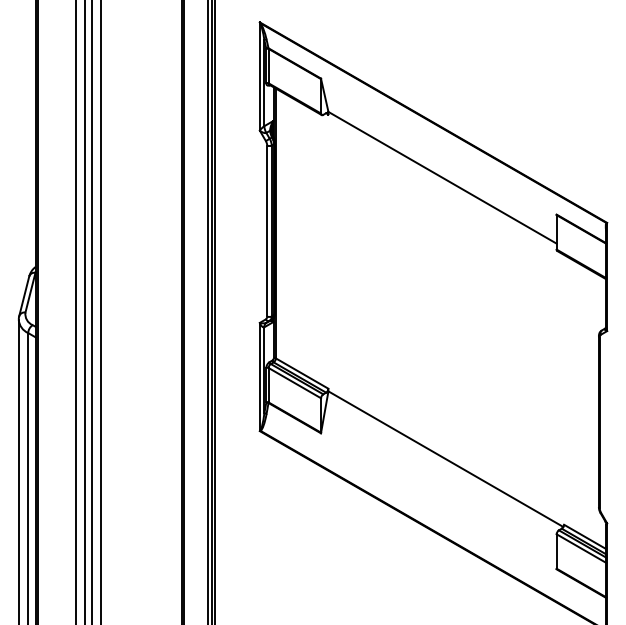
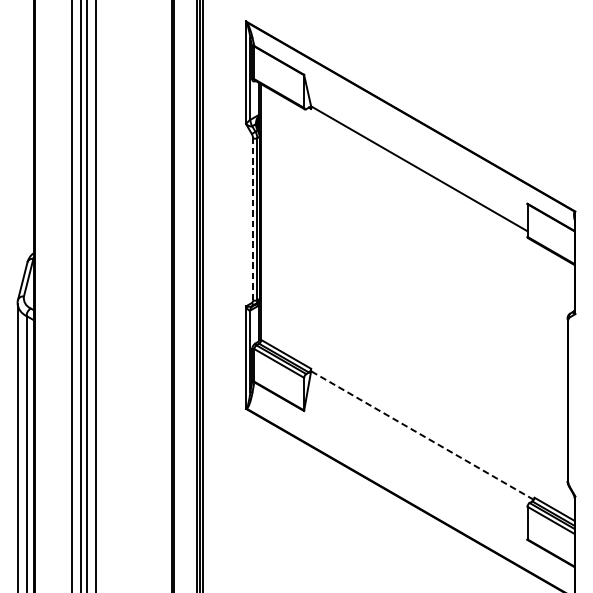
line: (267, 230) -> (253, 218), solid -> dashed
line: (445, 459) -> (422, 435), solid -> dashed

